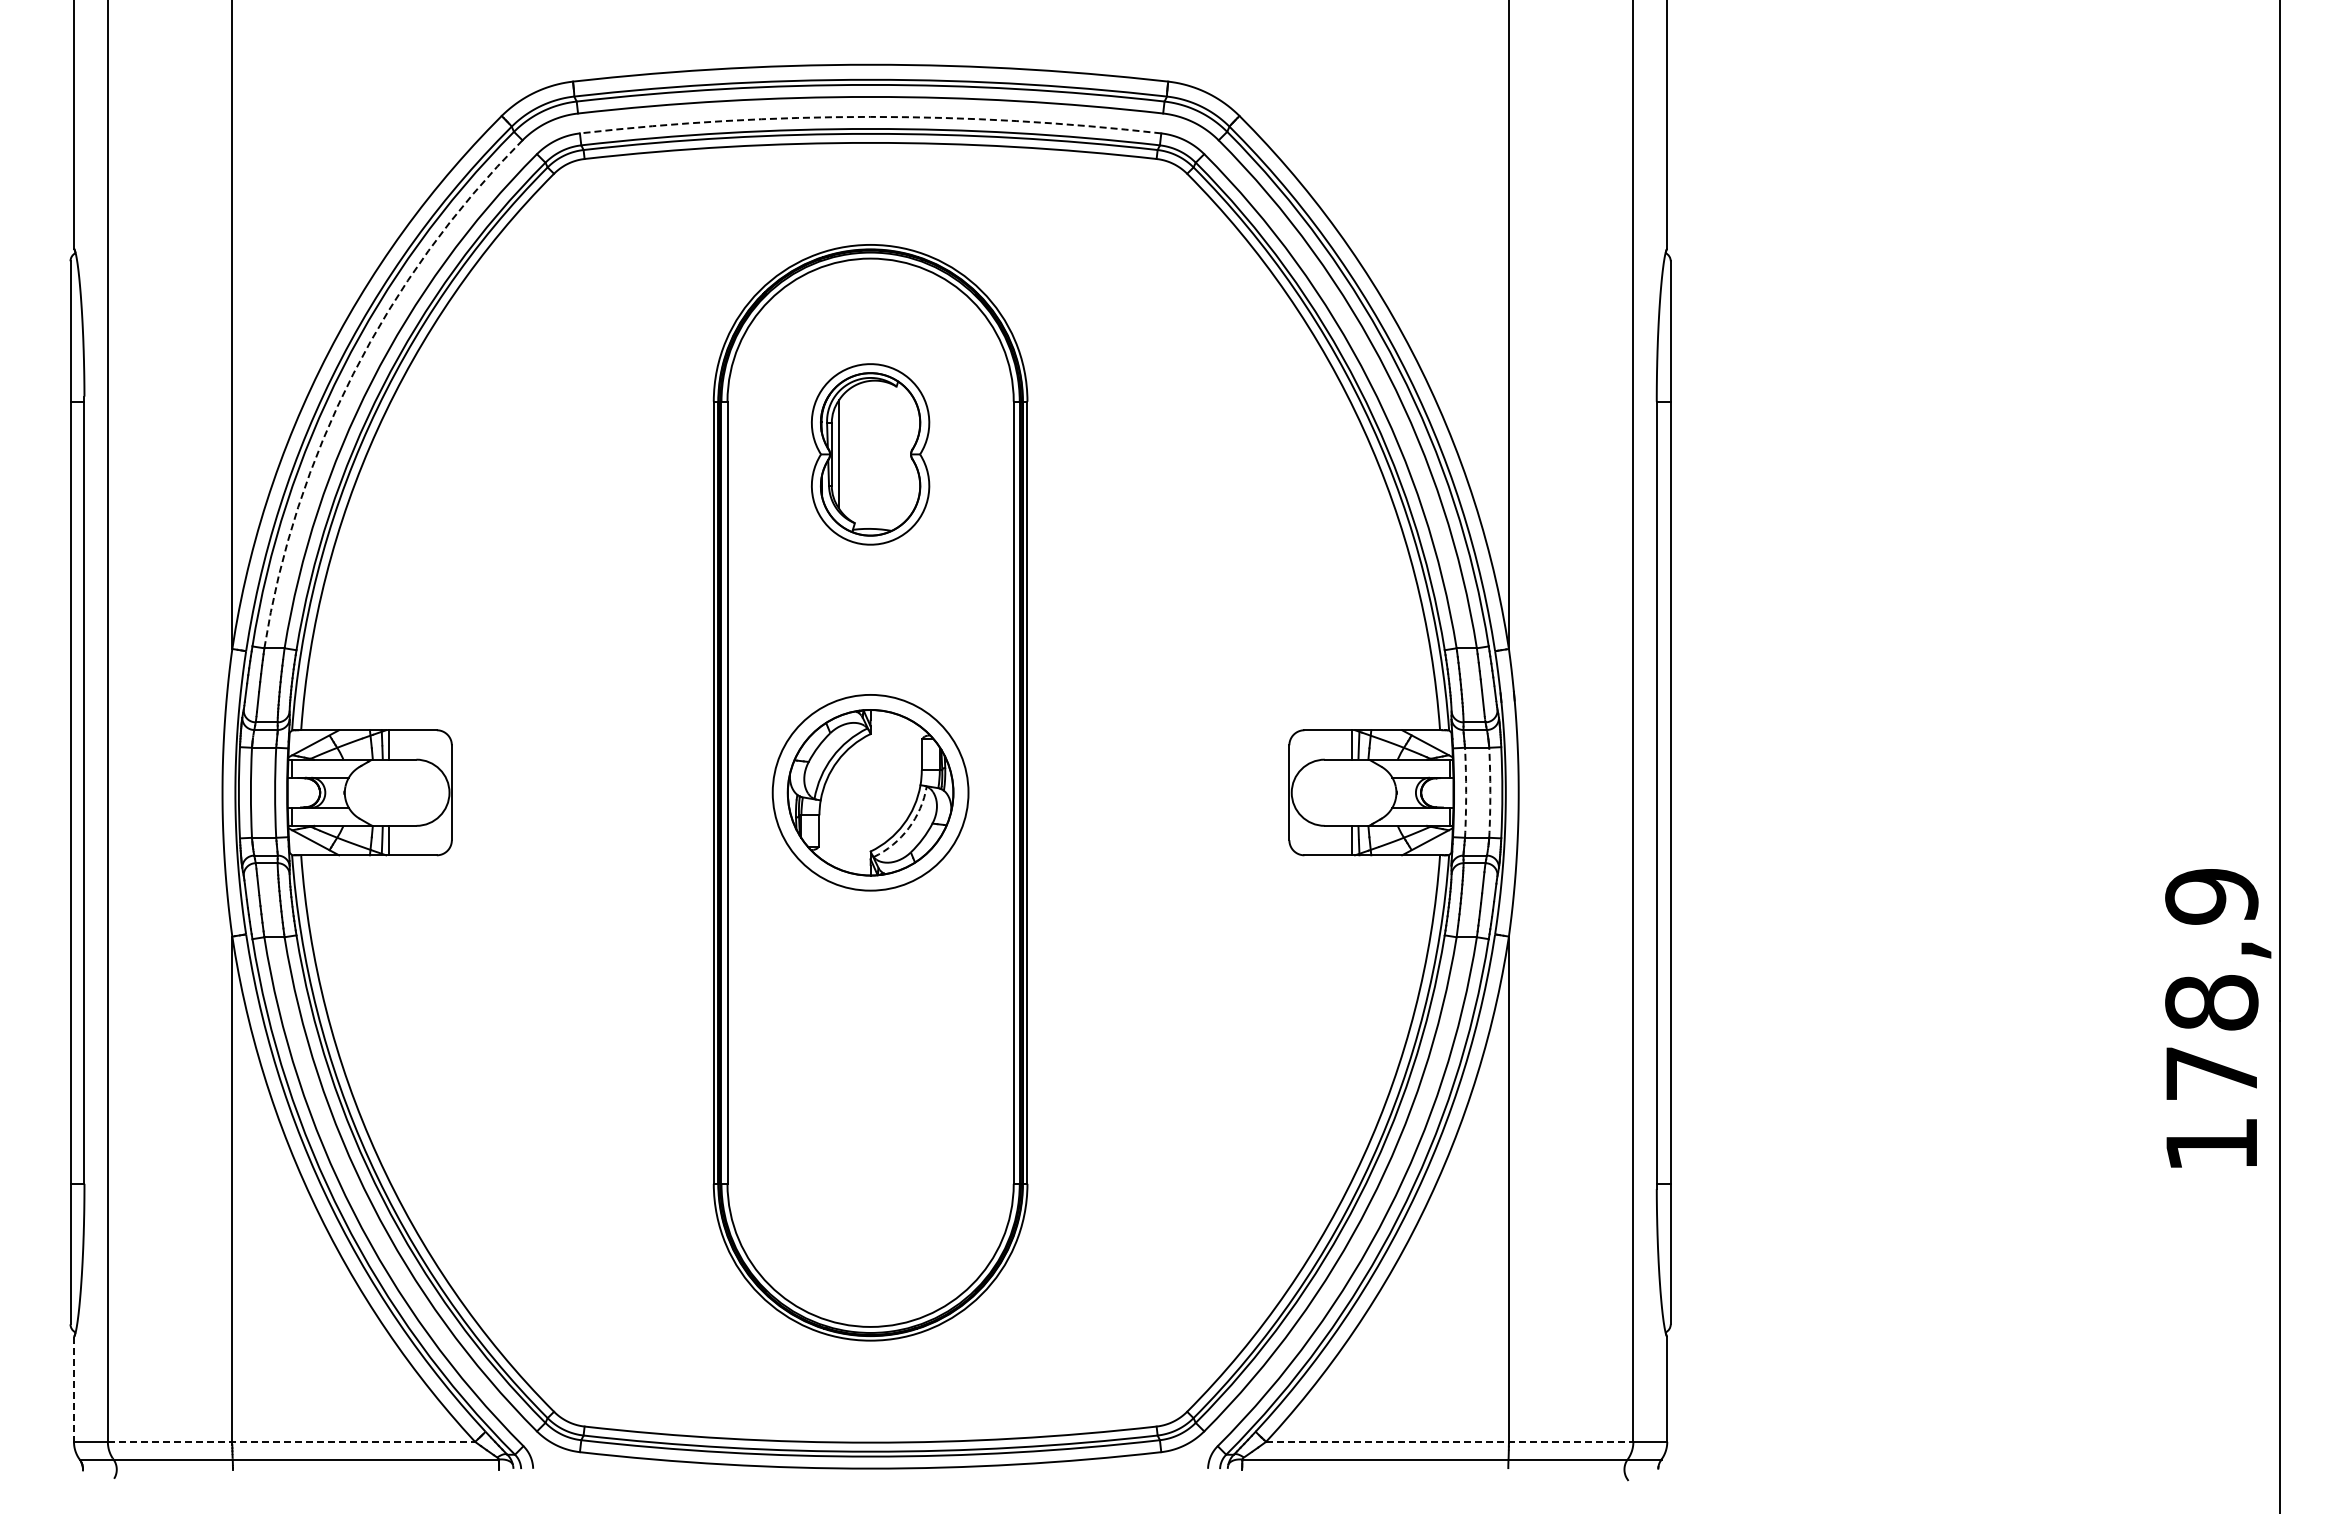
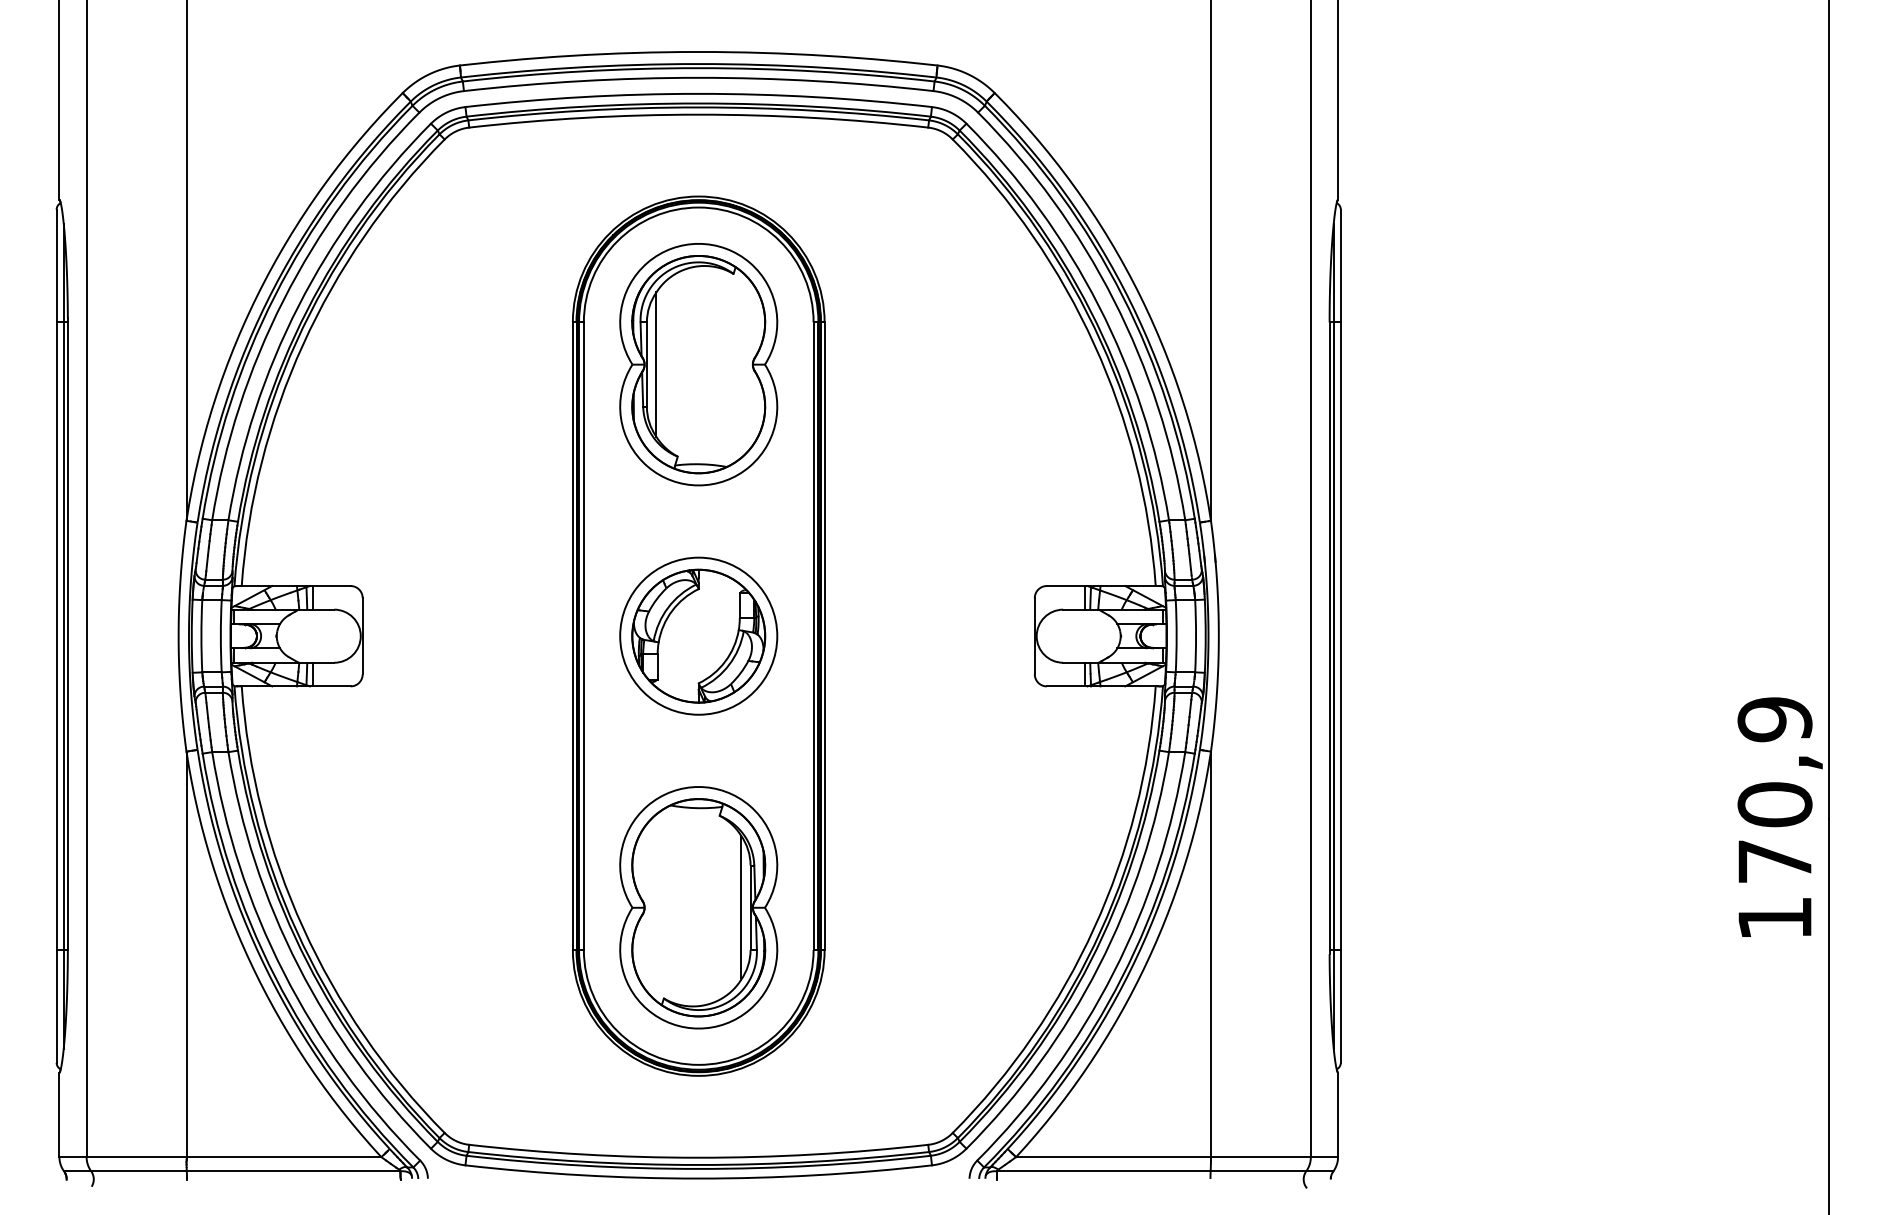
arc: (870, 116) -> (698, 93), dashed -> solid
arc: (353, 373) -> (283, 299), dashed -> solid
part: (870, 454) -> (698, 364), size x1.67
line: (79, 792) -> (63, 635), added
arc: (1466, 792) -> (1176, 635), dashed -> solid
arc: (1490, 792) -> (1196, 635), dashed -> solid
line: (1661, 792) -> (1333, 635), added
arc: (908, 828) -> (729, 664), dashed -> solid
text: (2211, 1002) -> (1774, 804), 178,9 -> 170,9
part: (870, 1130) -> (698, 907), added
line: (73, 1389) -> (59, 1115), dashed -> solid
line: (291, 1441) -> (233, 1156), dashed -> solid
line: (1449, 1441) -> (1163, 1156), dashed -> solid

